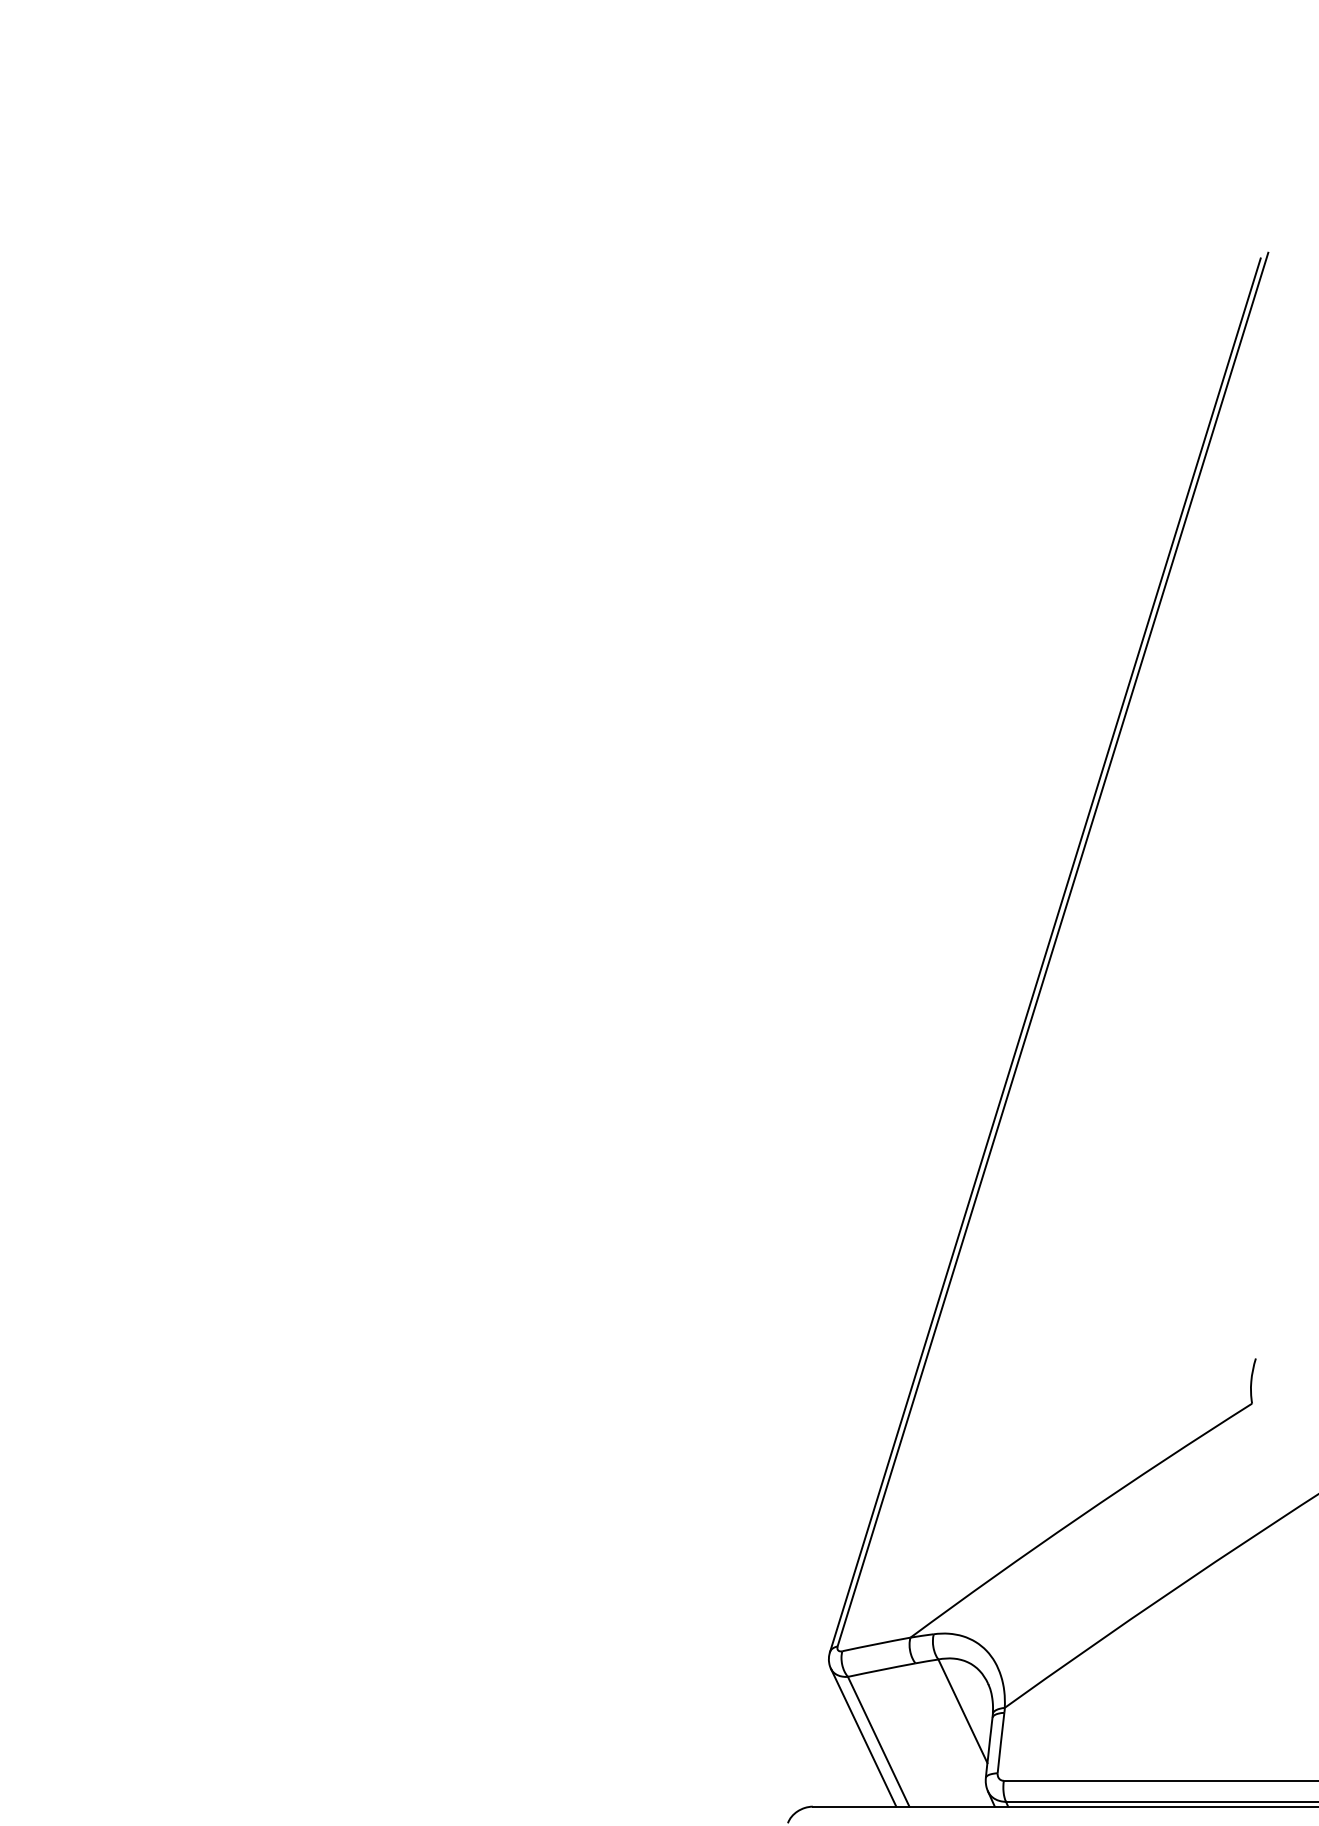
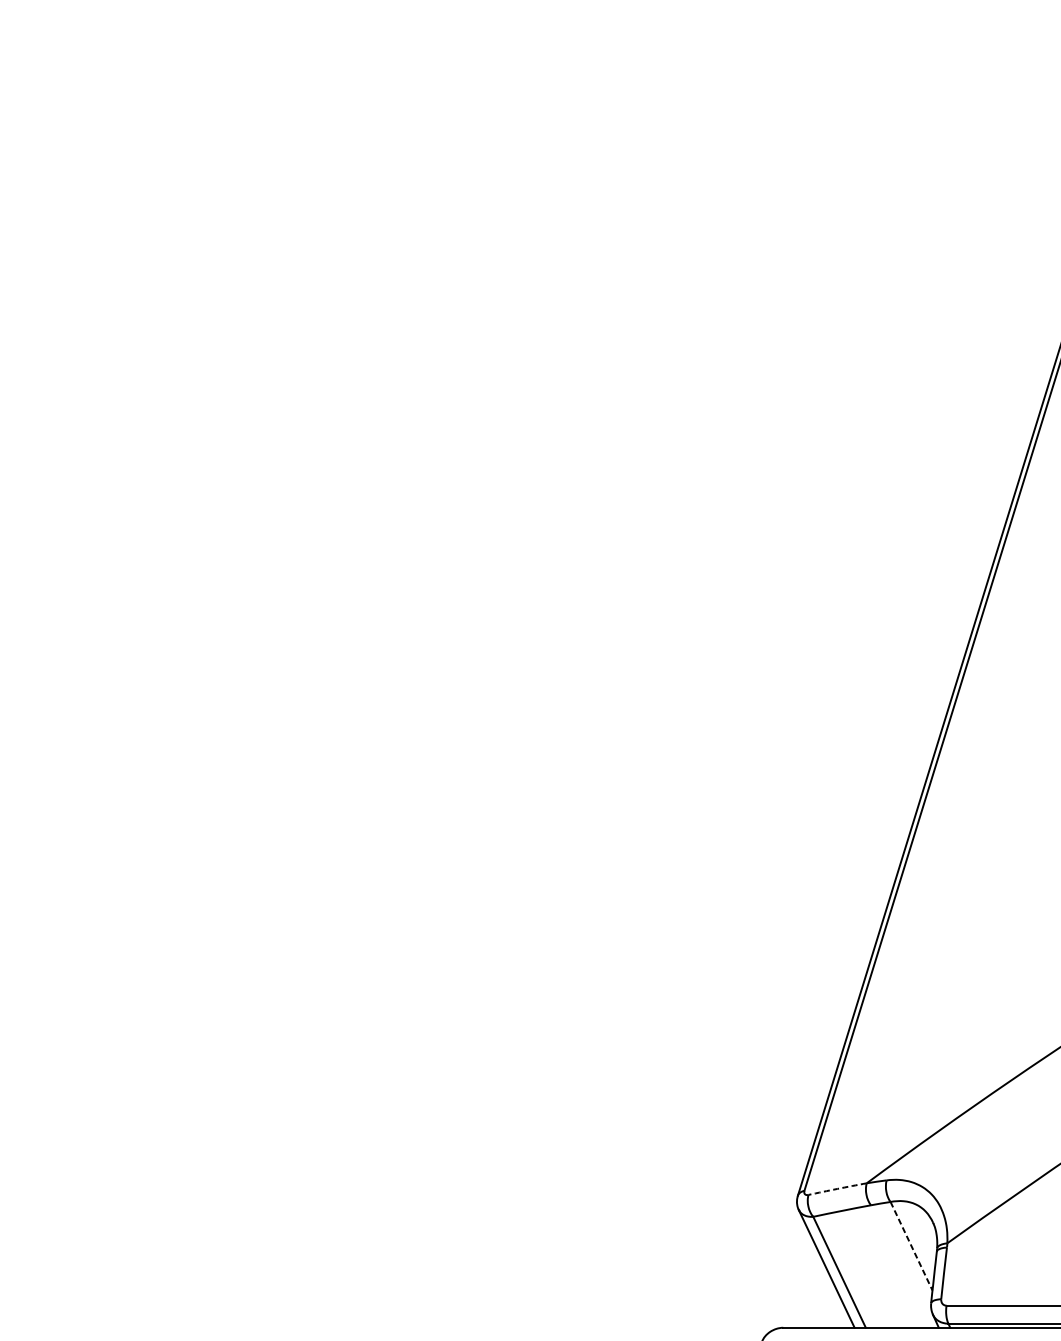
arc: (876, 1644) -> (837, 1189), solid -> dashed
line: (963, 1711) -> (912, 1246), solid -> dashed

